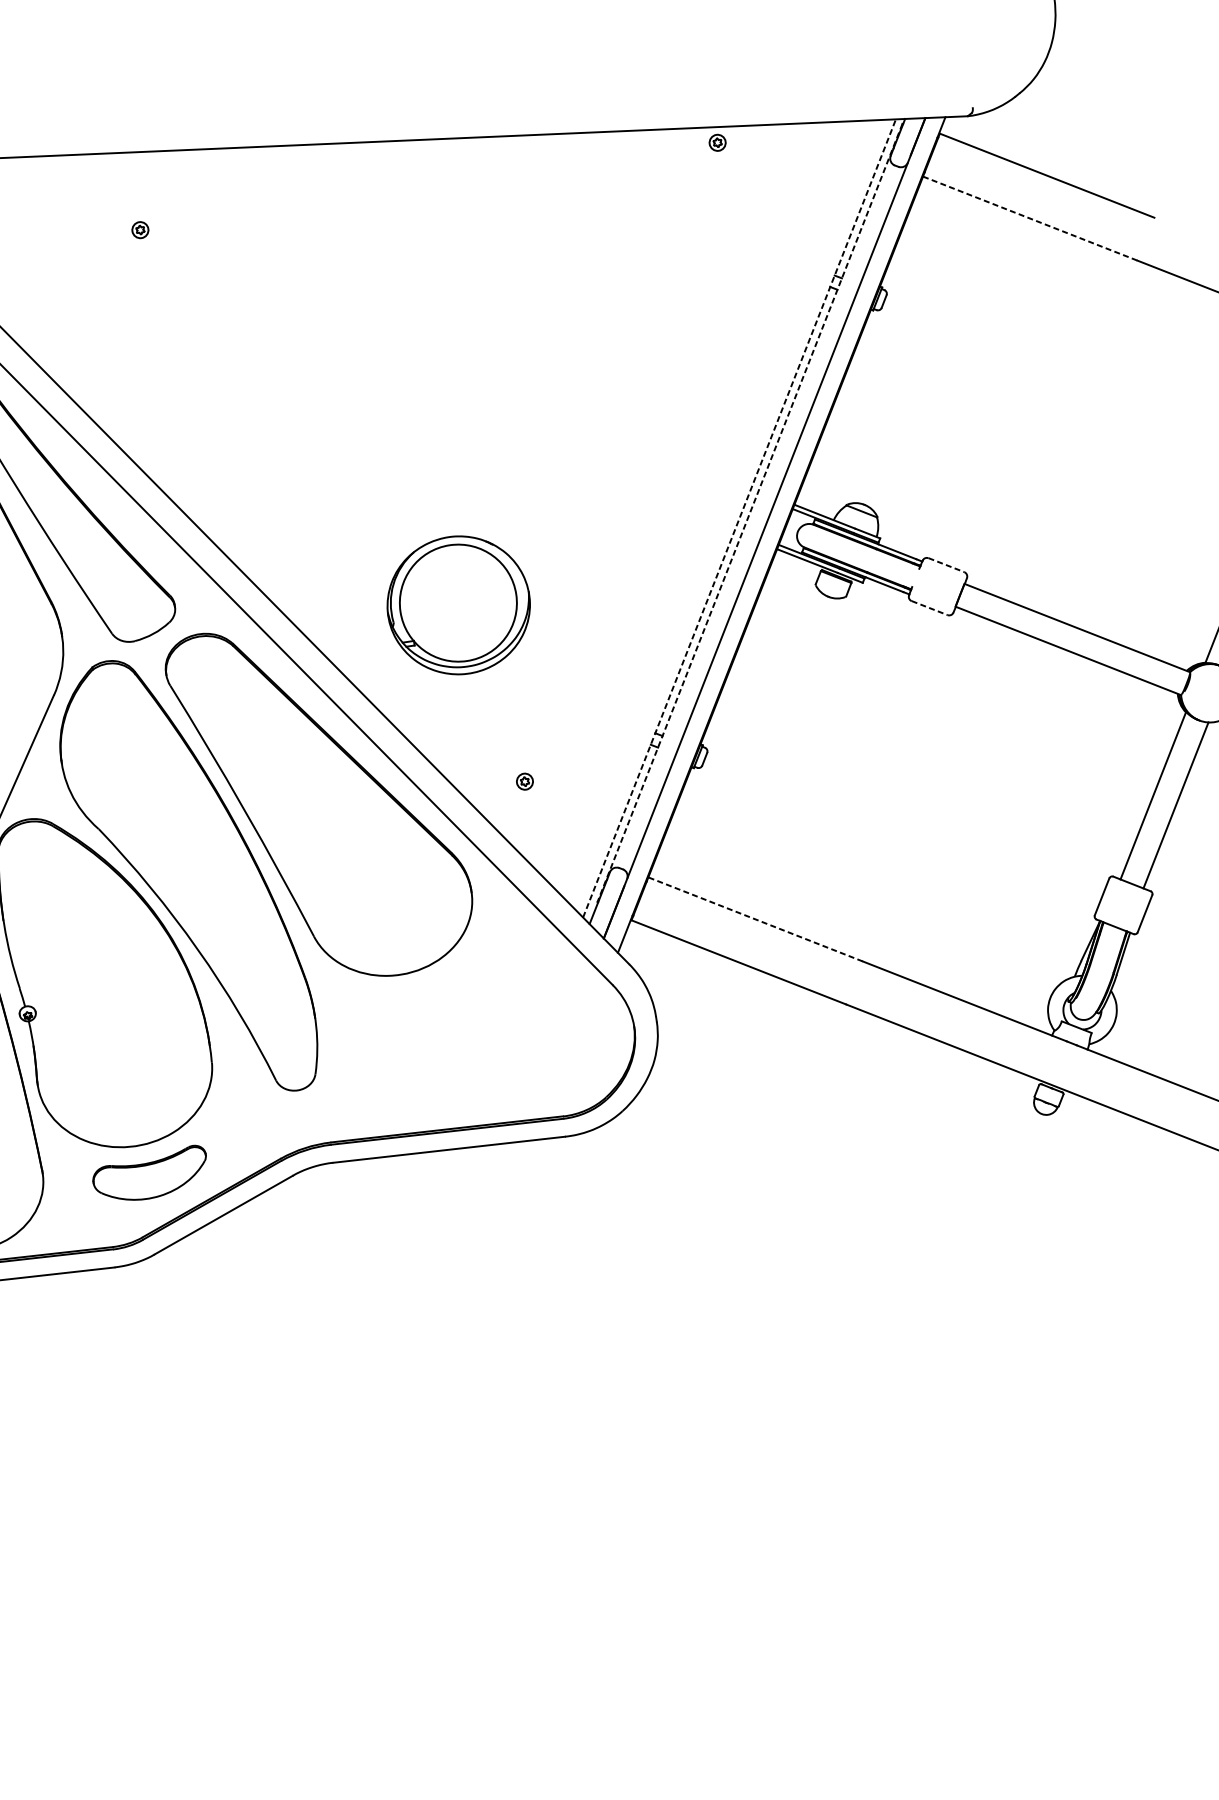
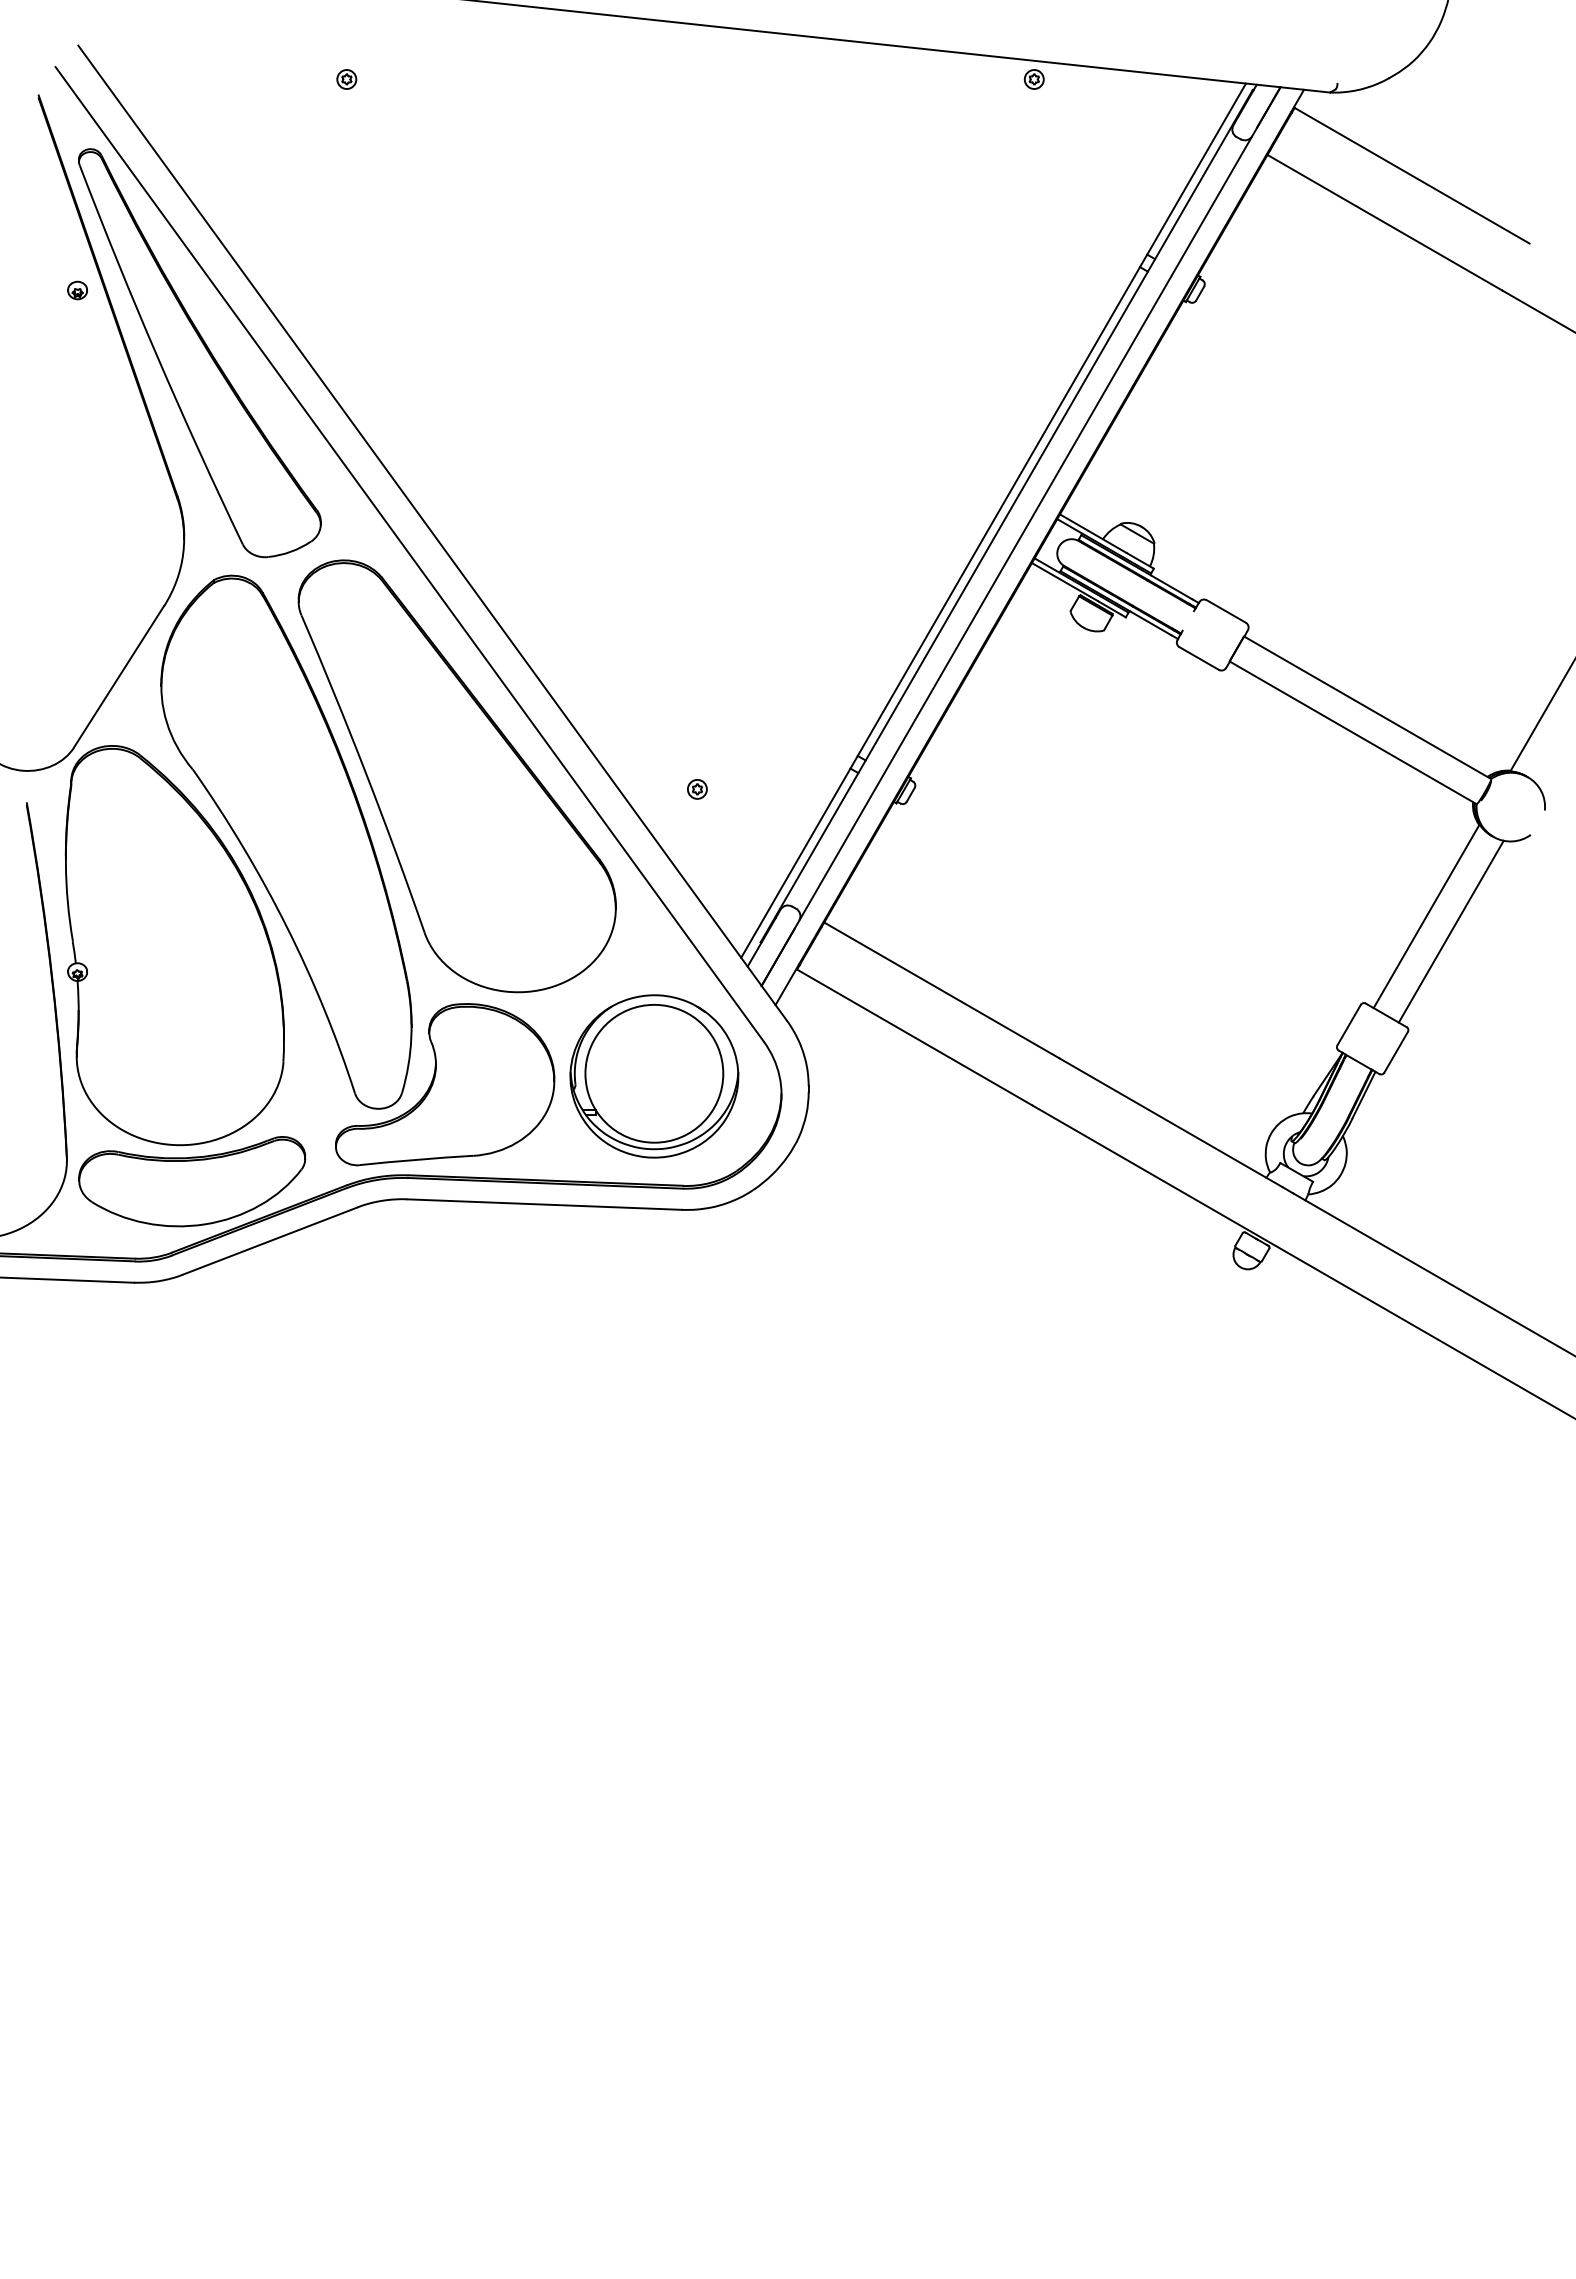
line: (1029, 218) -> (1384, 222), dashed -> solid
line: (749, 513) -> (1006, 516), dashed -> solid
line: (739, 518) -> (993, 520), dashed -> solid
line: (946, 565) -> (1226, 611), dashed -> solid
part: (458, 605) -> (654, 1076), moved
line: (929, 608) -> (1199, 658), dashed -> solid
line: (755, 919) -> (941, 990), dashed -> solid
part: (350, 1061) -> (445, 1084), added
part: (150, 1175) -> (192, 1181), size x1.67

